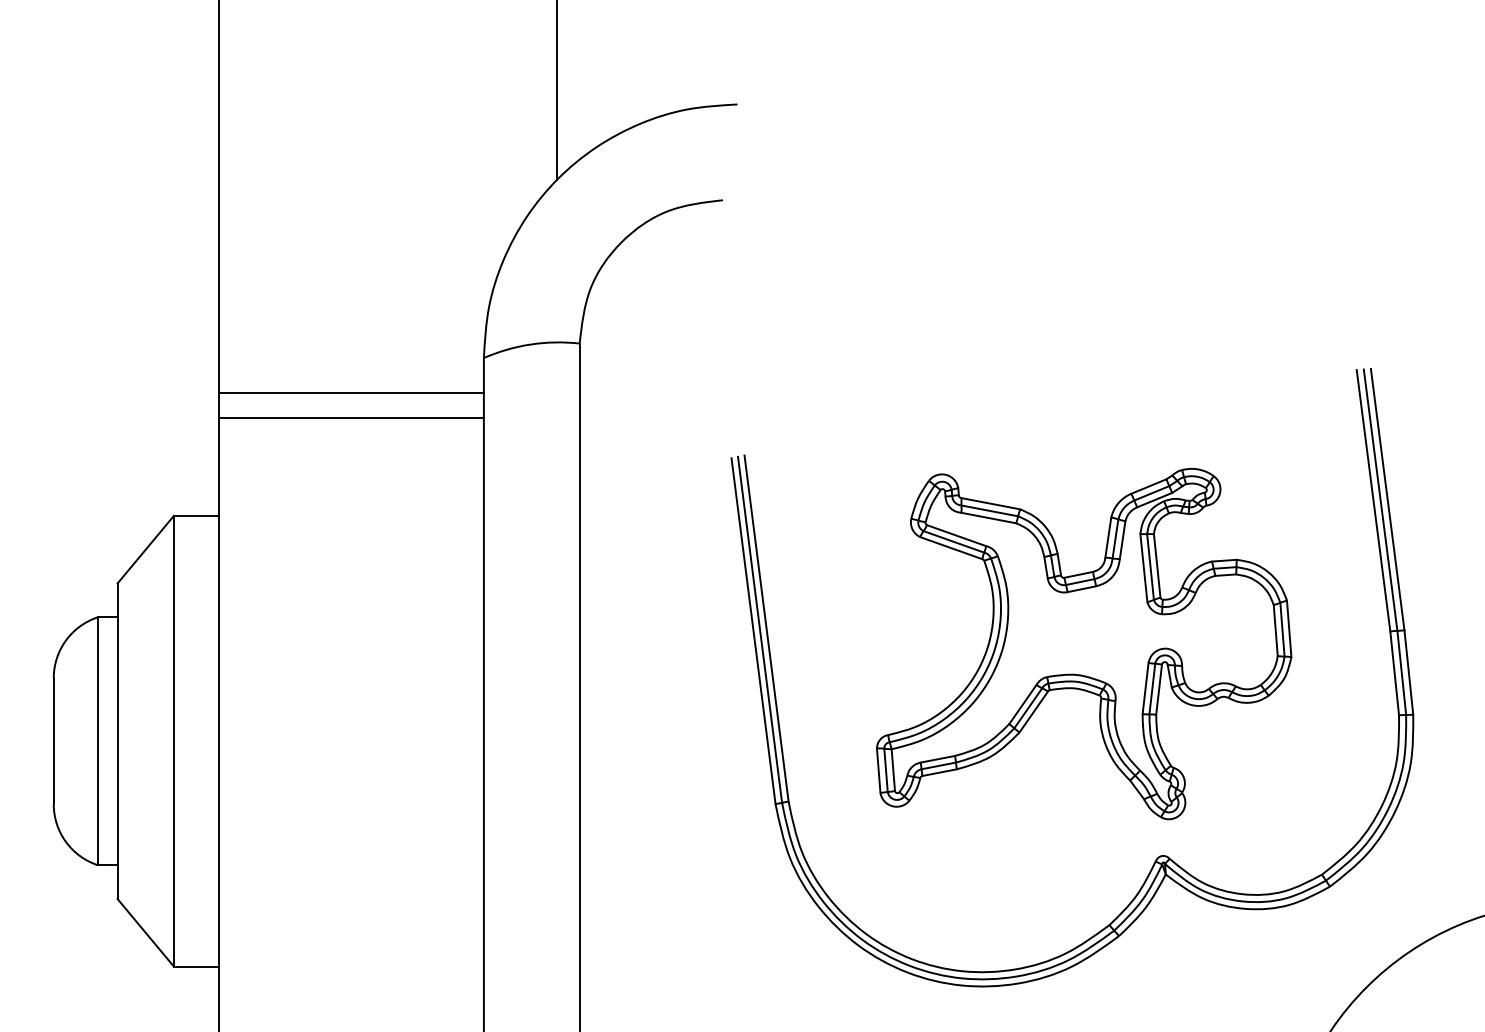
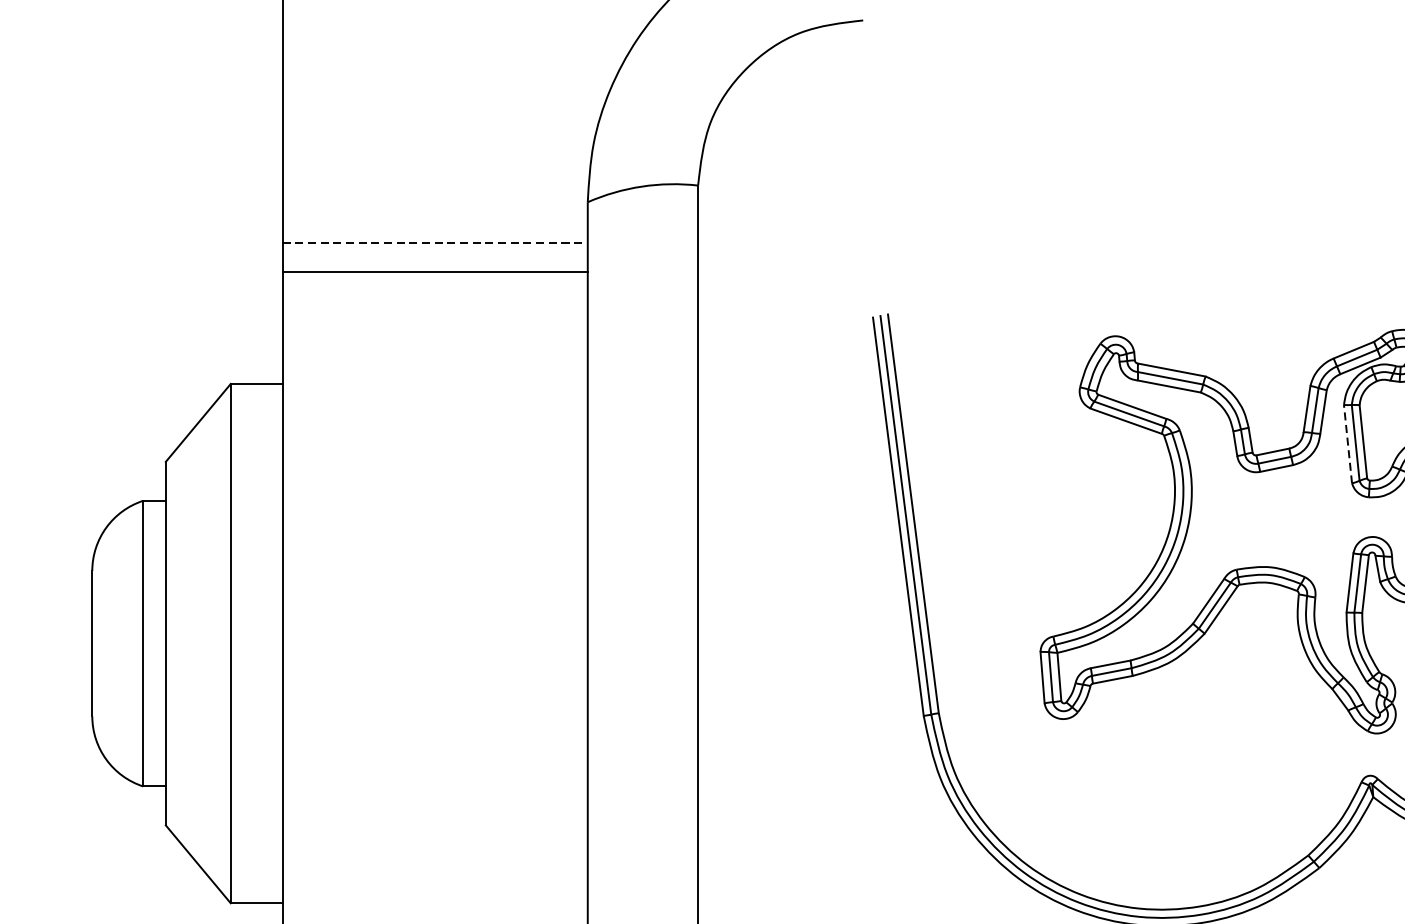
line: (351, 393) -> (435, 243), solid -> dashed
line: (1143, 567) -> (1347, 443), solid -> dashed

